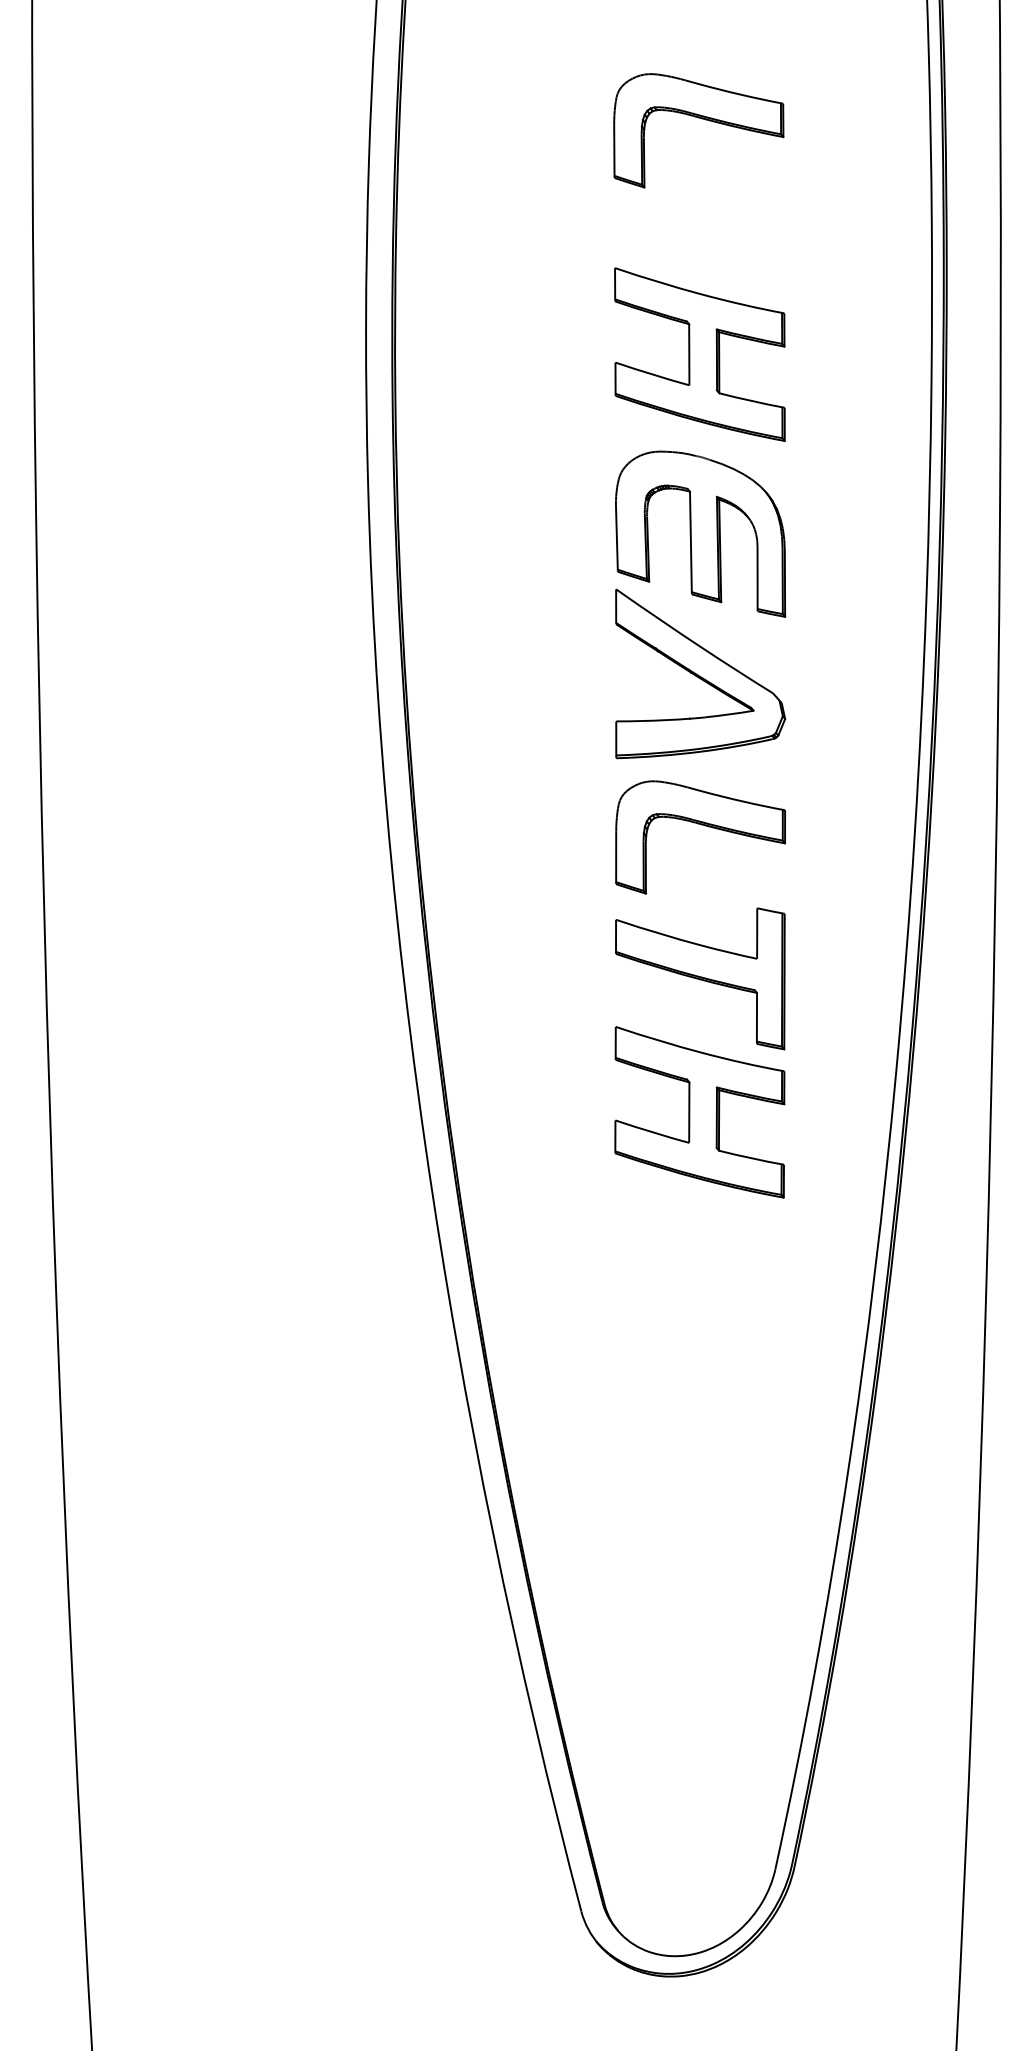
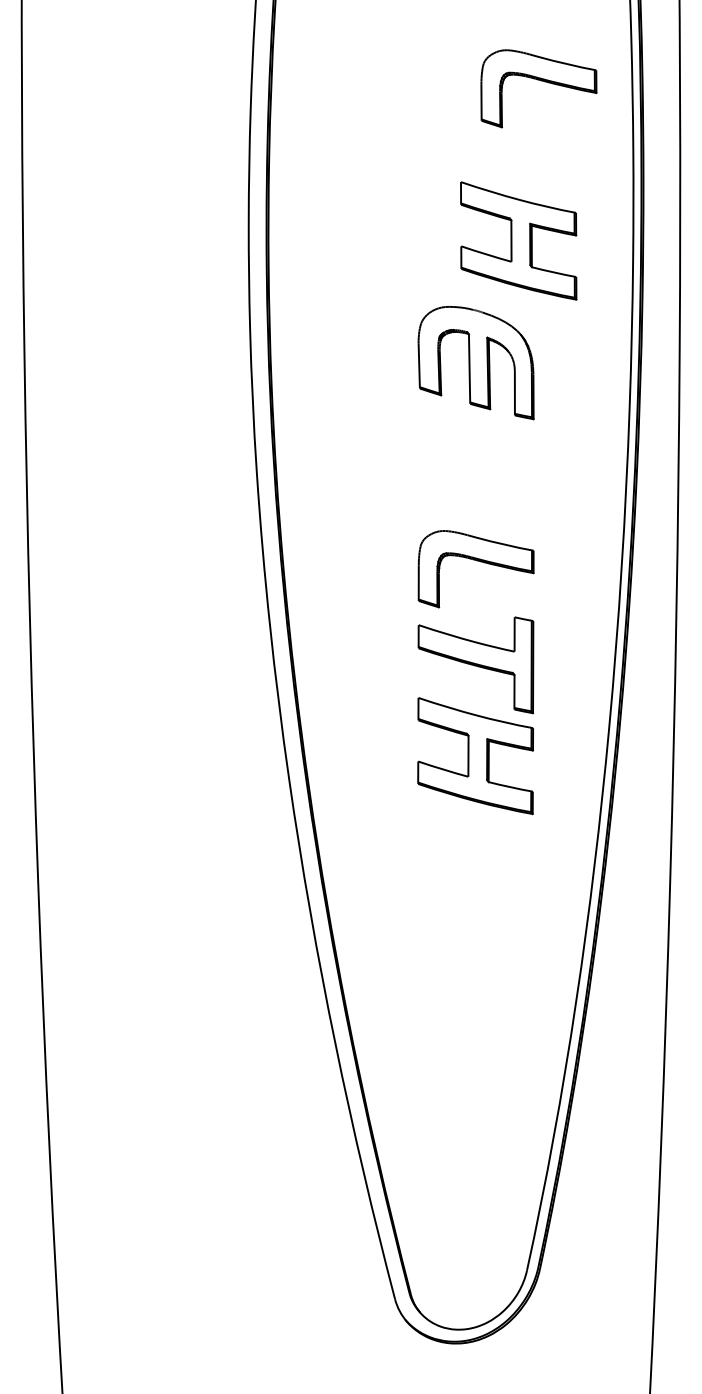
part: (702, 120) -> (541, 81), moved
part: (699, 353) -> (518, 240), moved
part: (699, 674) -> (475, 458), removed

